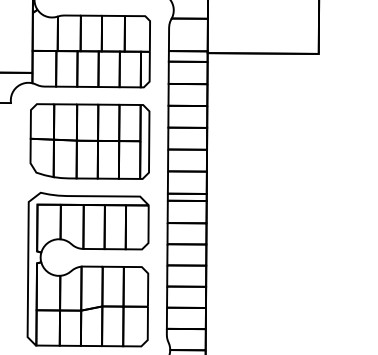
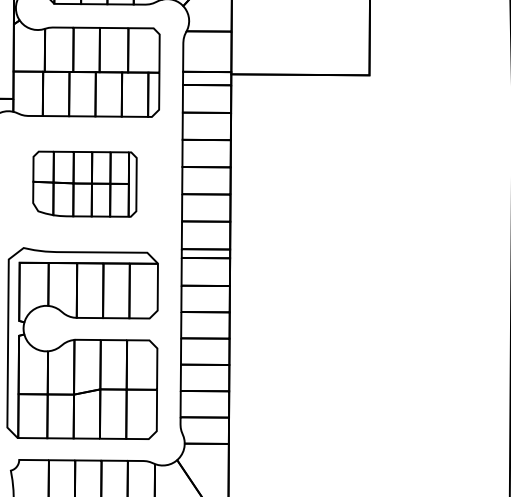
part: (89, 140) -> (84, 183), size x0.7

